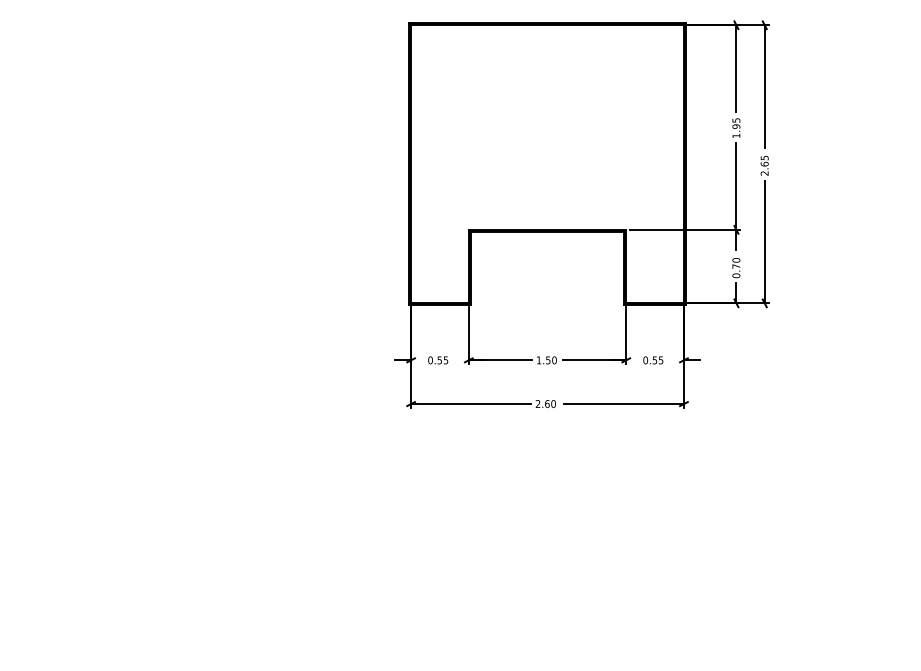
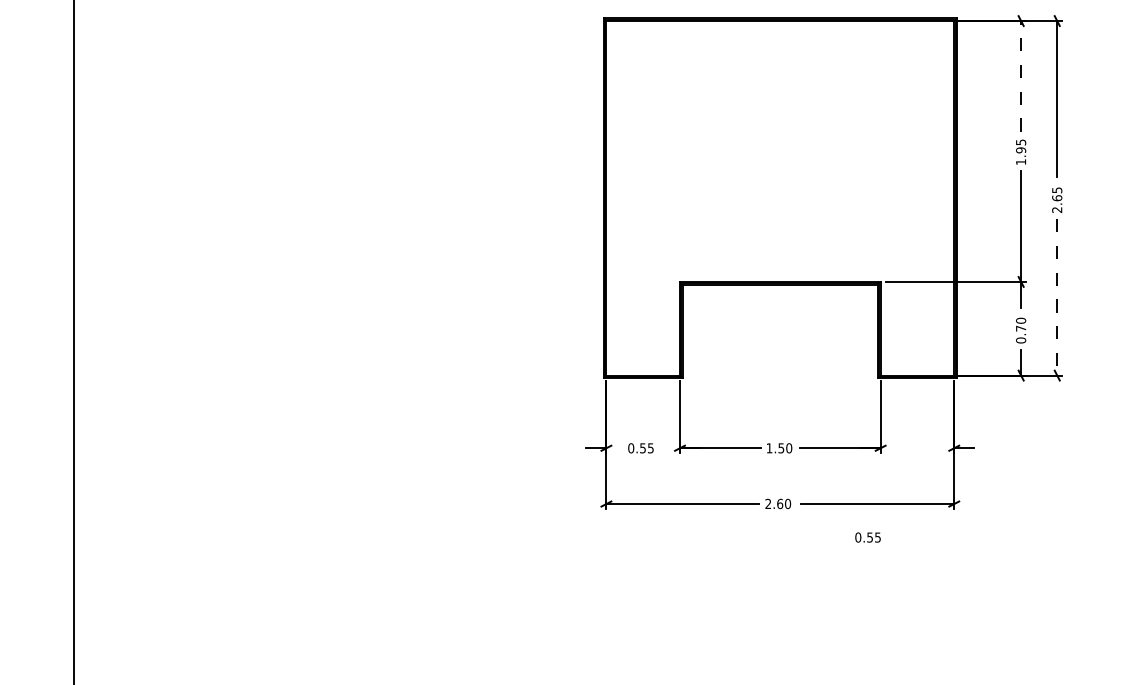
line: (736, 68) -> (1021, 76), solid -> dashed
line: (764, 242) -> (1056, 298), solid -> dashed
text: (653, 360) -> (868, 537), moved

